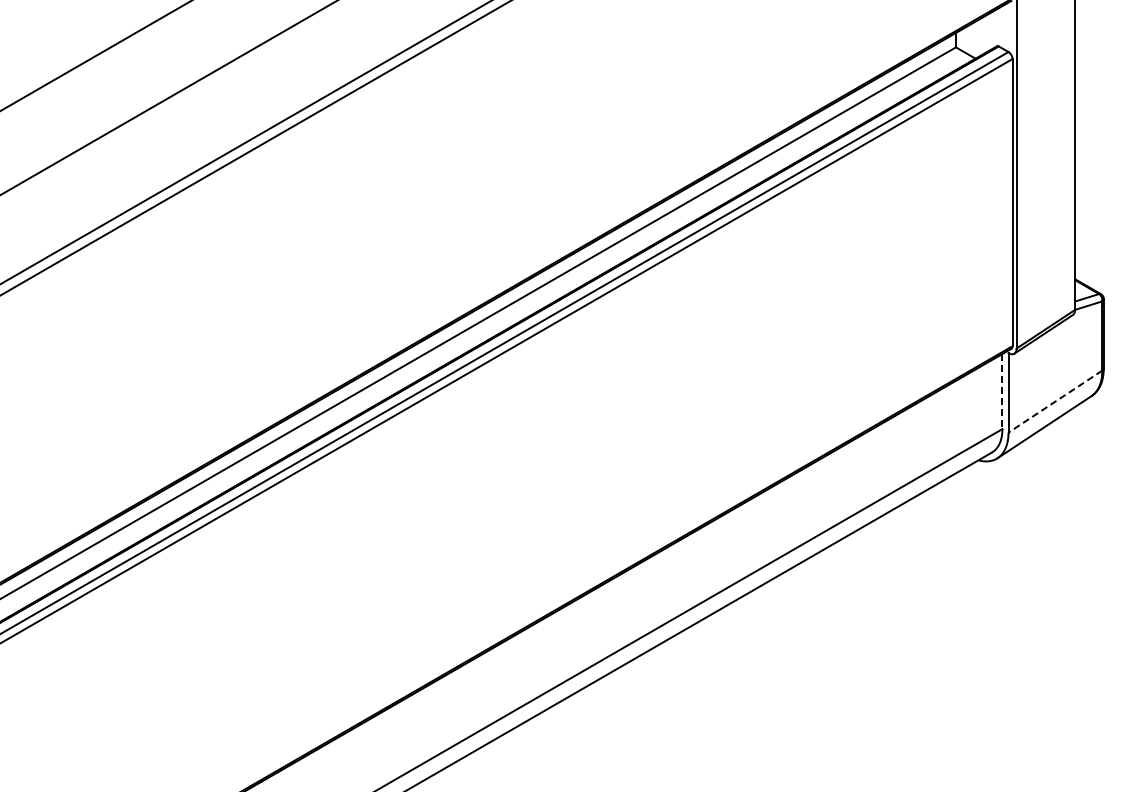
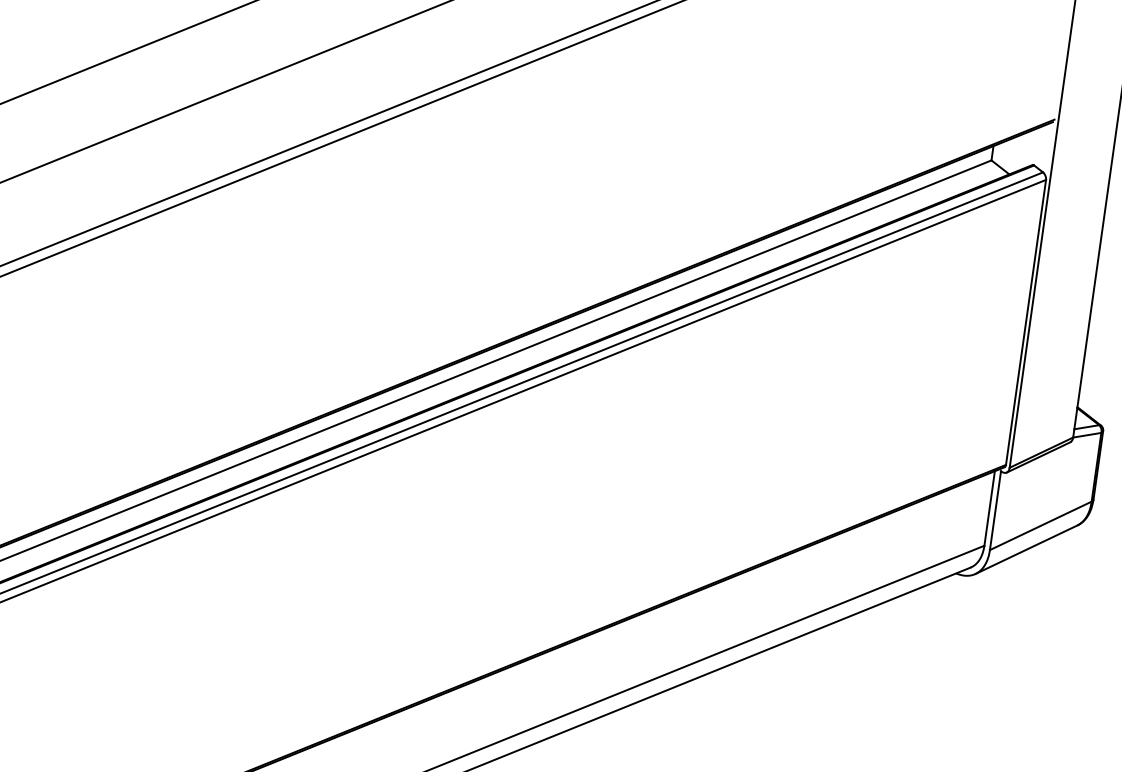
line: (1002, 391) -> (989, 508), dashed -> solid
line: (1055, 401) -> (1040, 525), dashed -> solid

